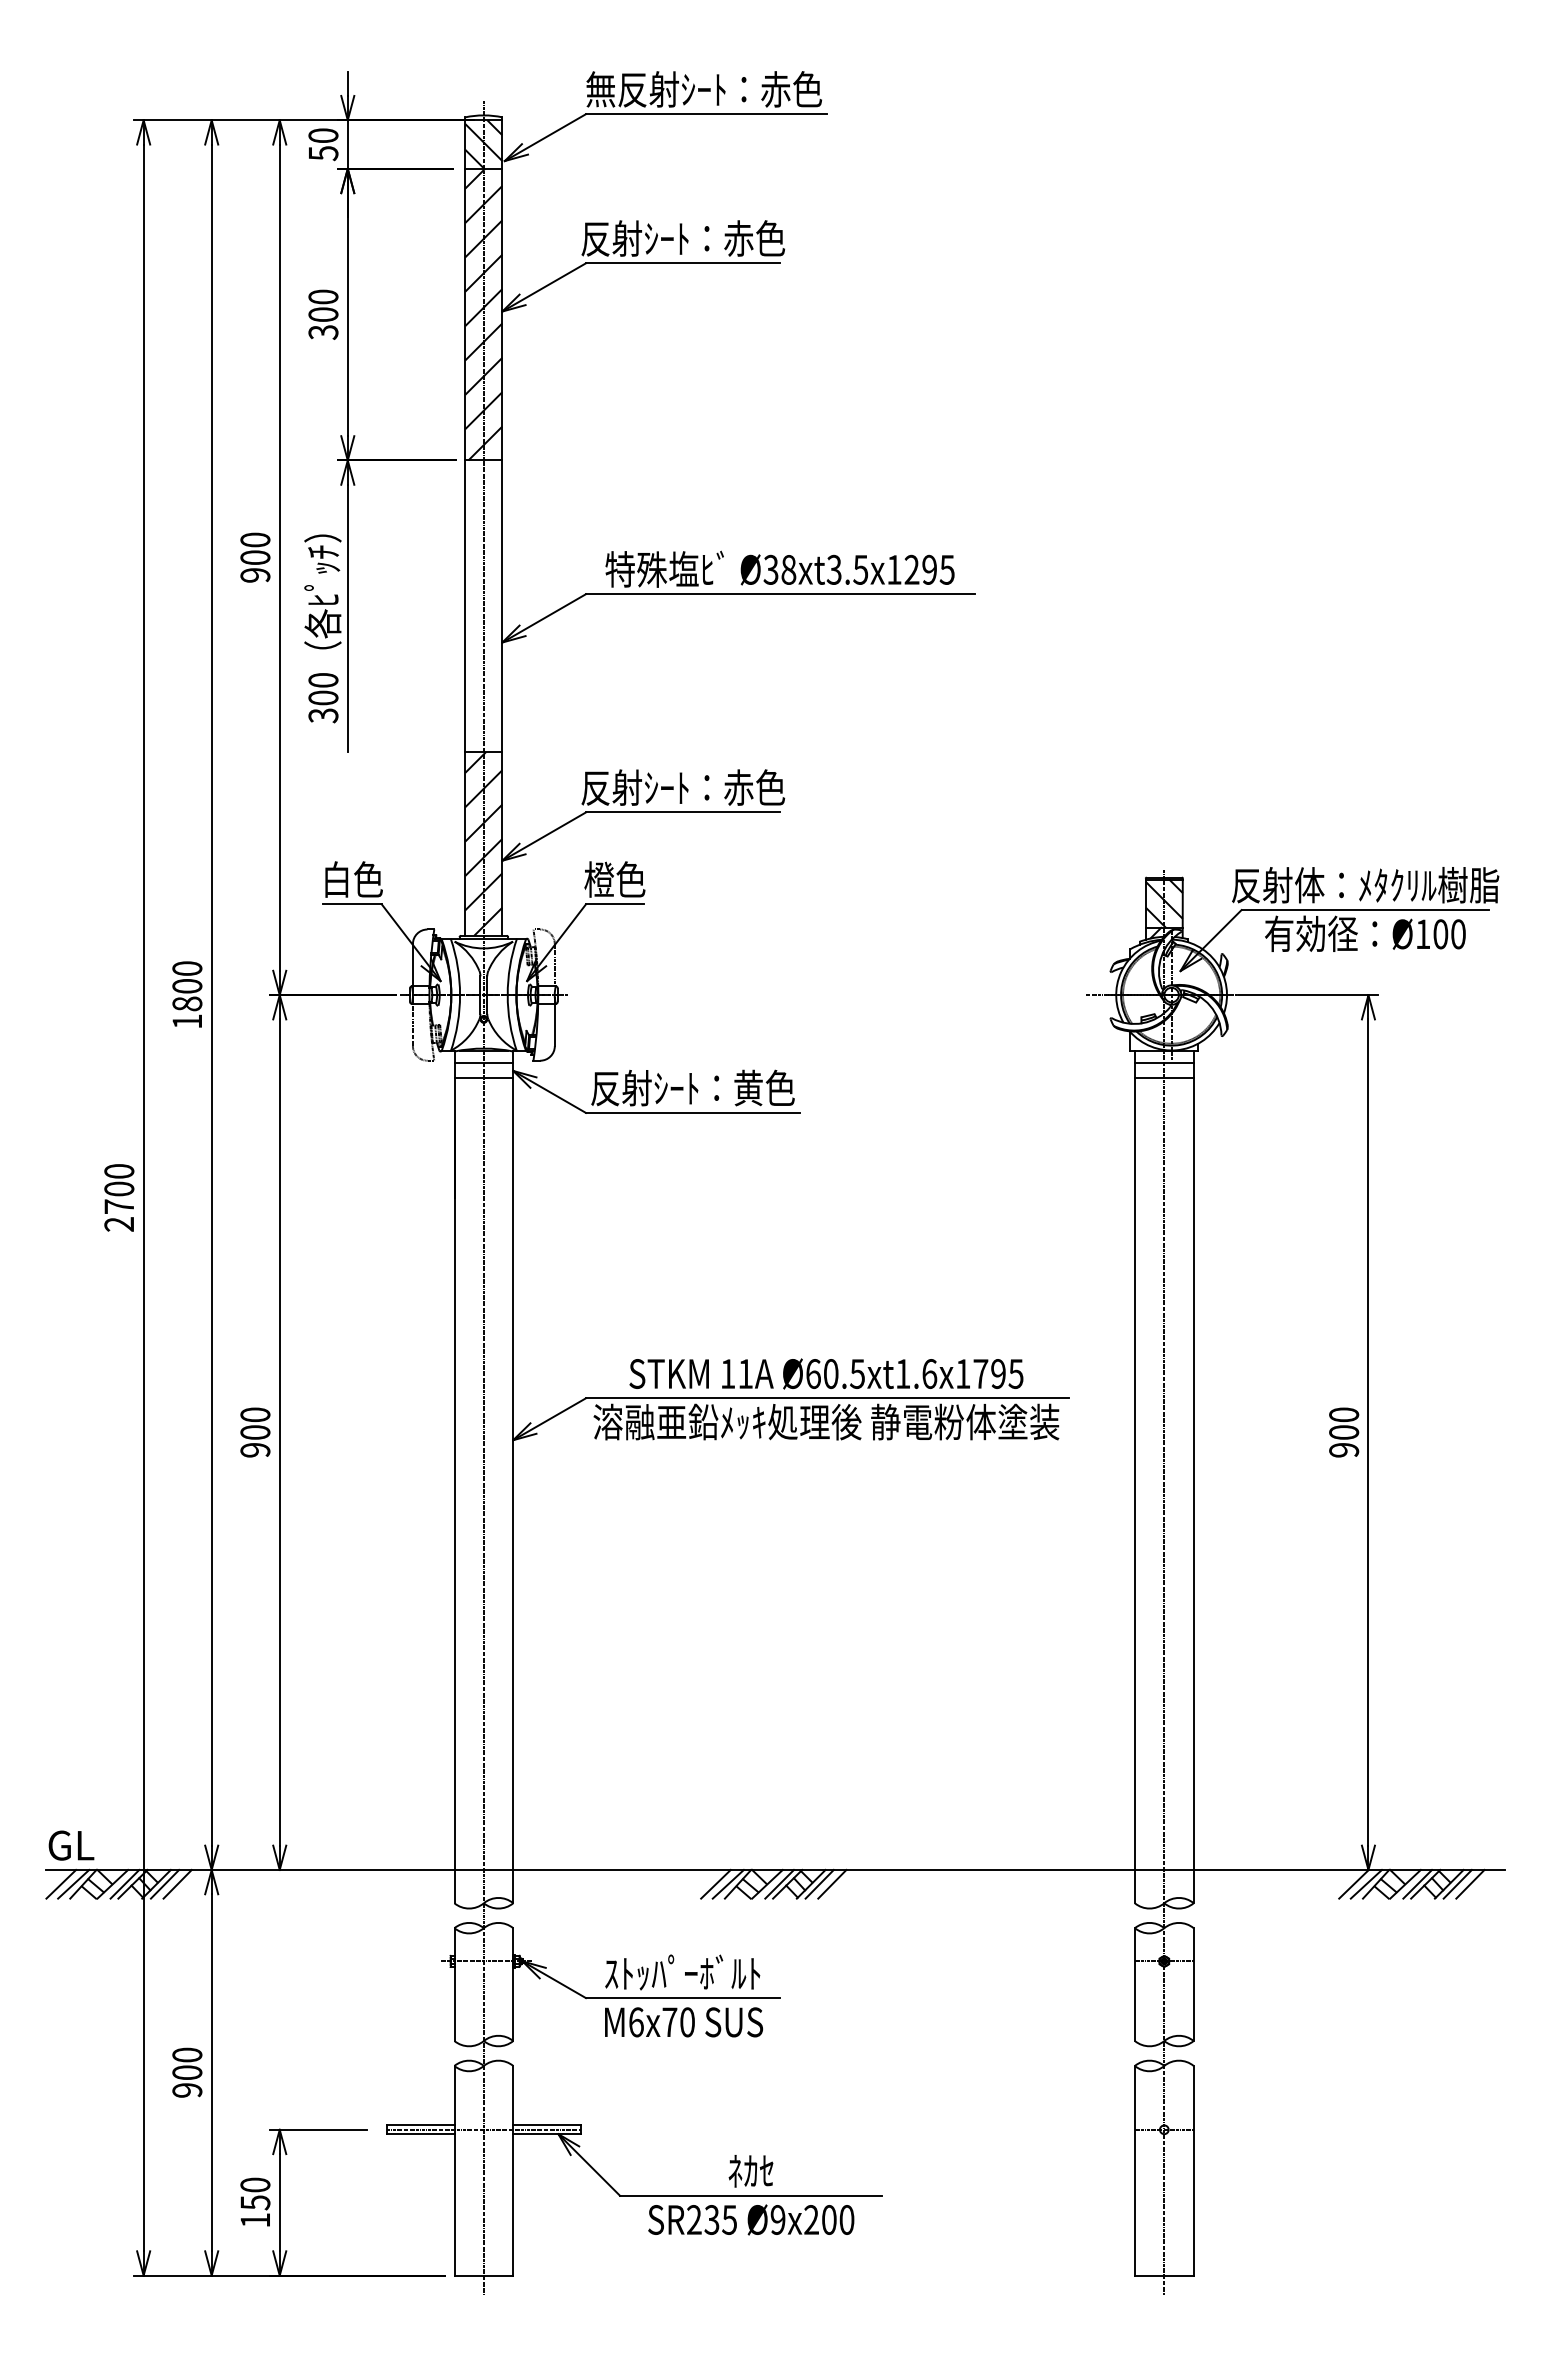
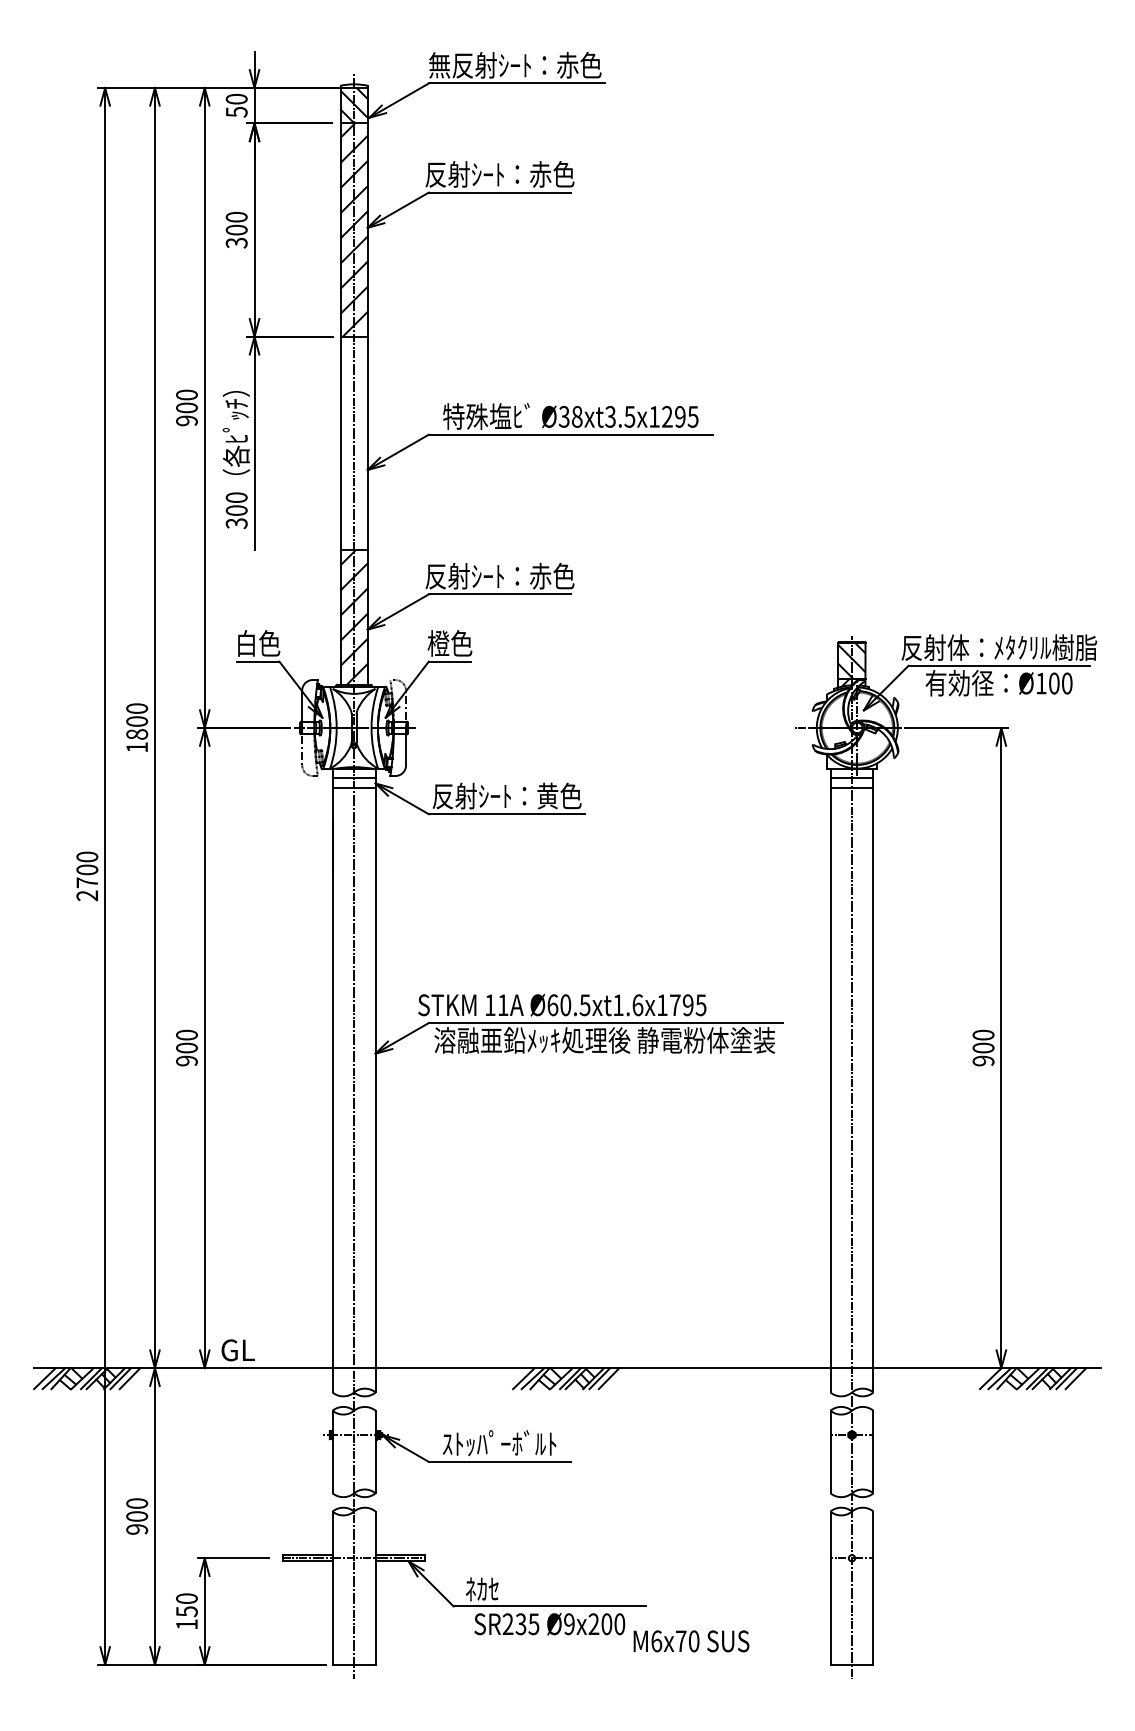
text: (826, 1373) -> (562, 1004), moved
text: (71, 1845) -> (238, 1350), moved
text: (683, 2022) -> (691, 1641), moved
text: (750, 2171) -> (481, 1589), moved

